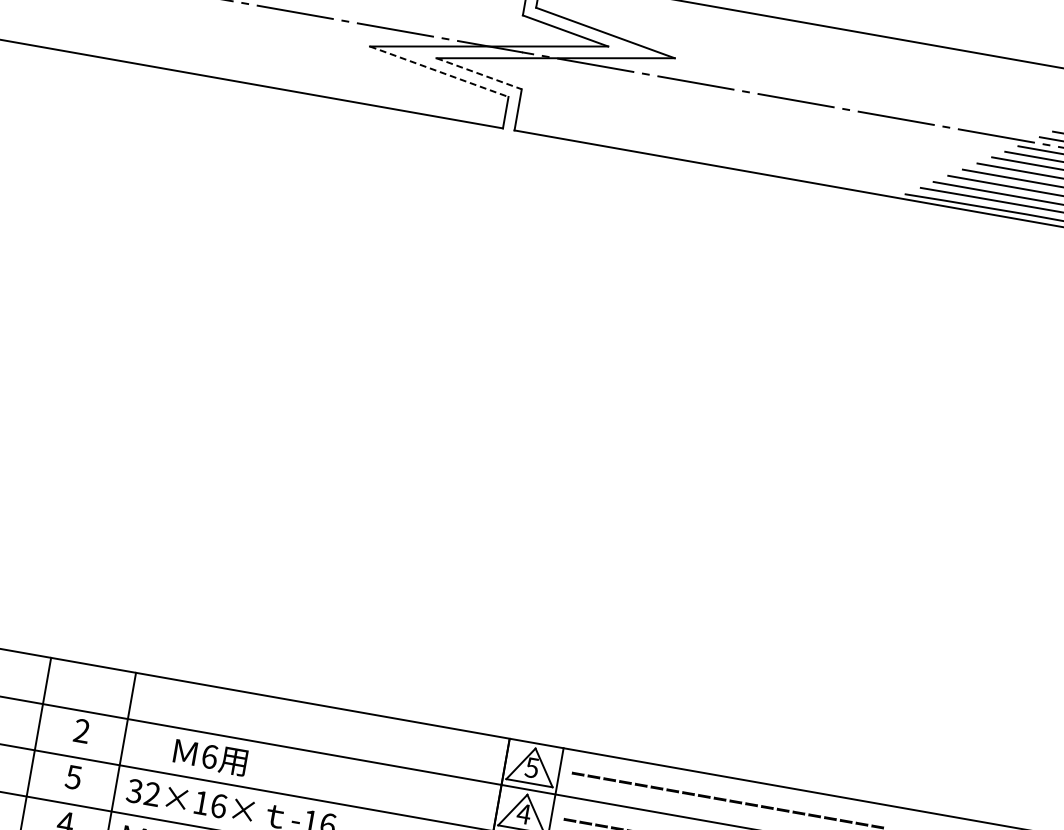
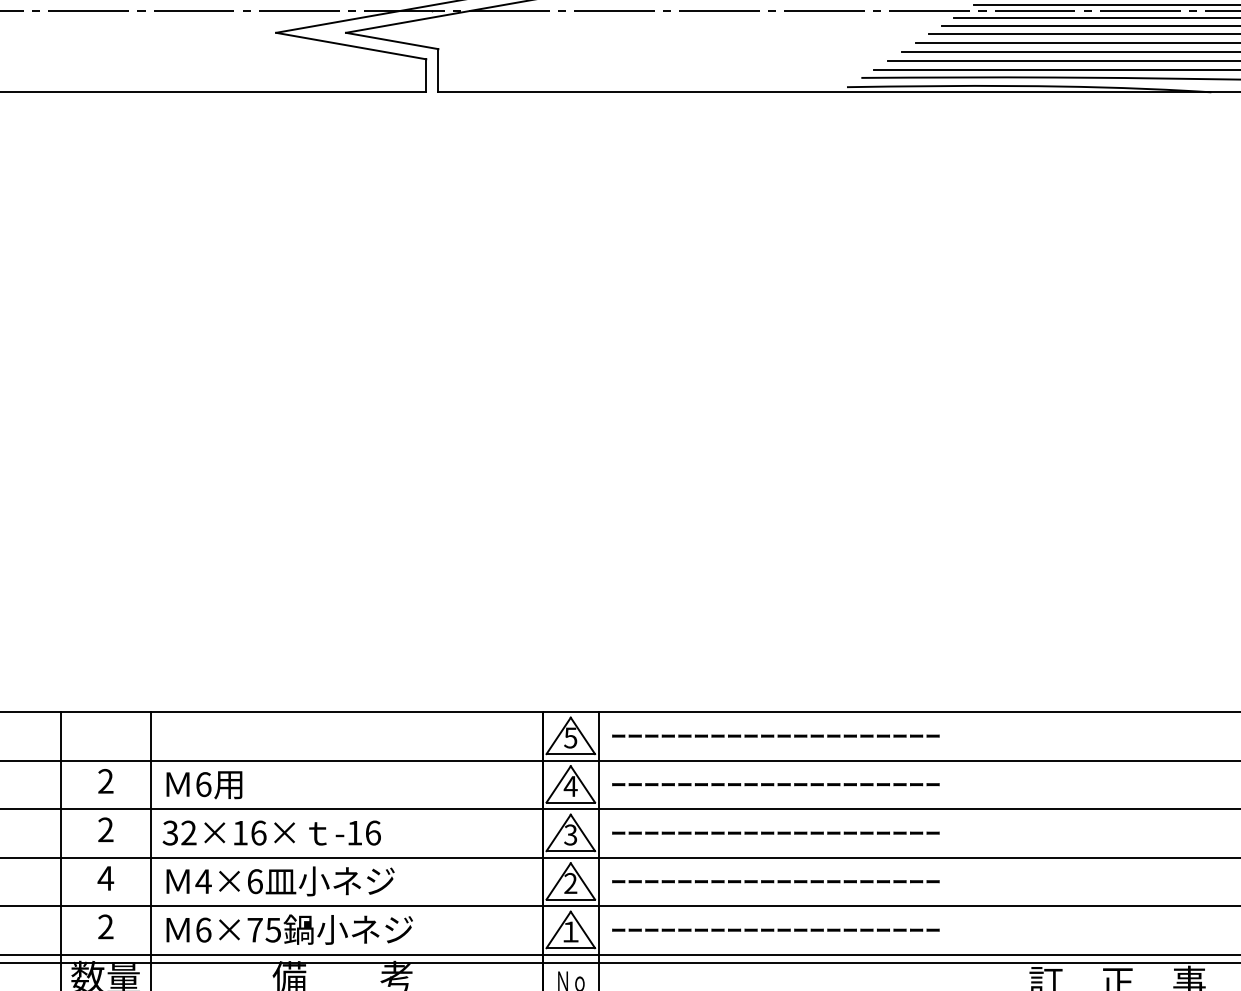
line: (439, 72) -> (351, 46), dashed -> solid
line: (479, 73) -> (392, 40), dashed -> solid
text: (210, 757) -> (204, 785), moved
text: (73, 776) -> (105, 829), 5 -> 2

